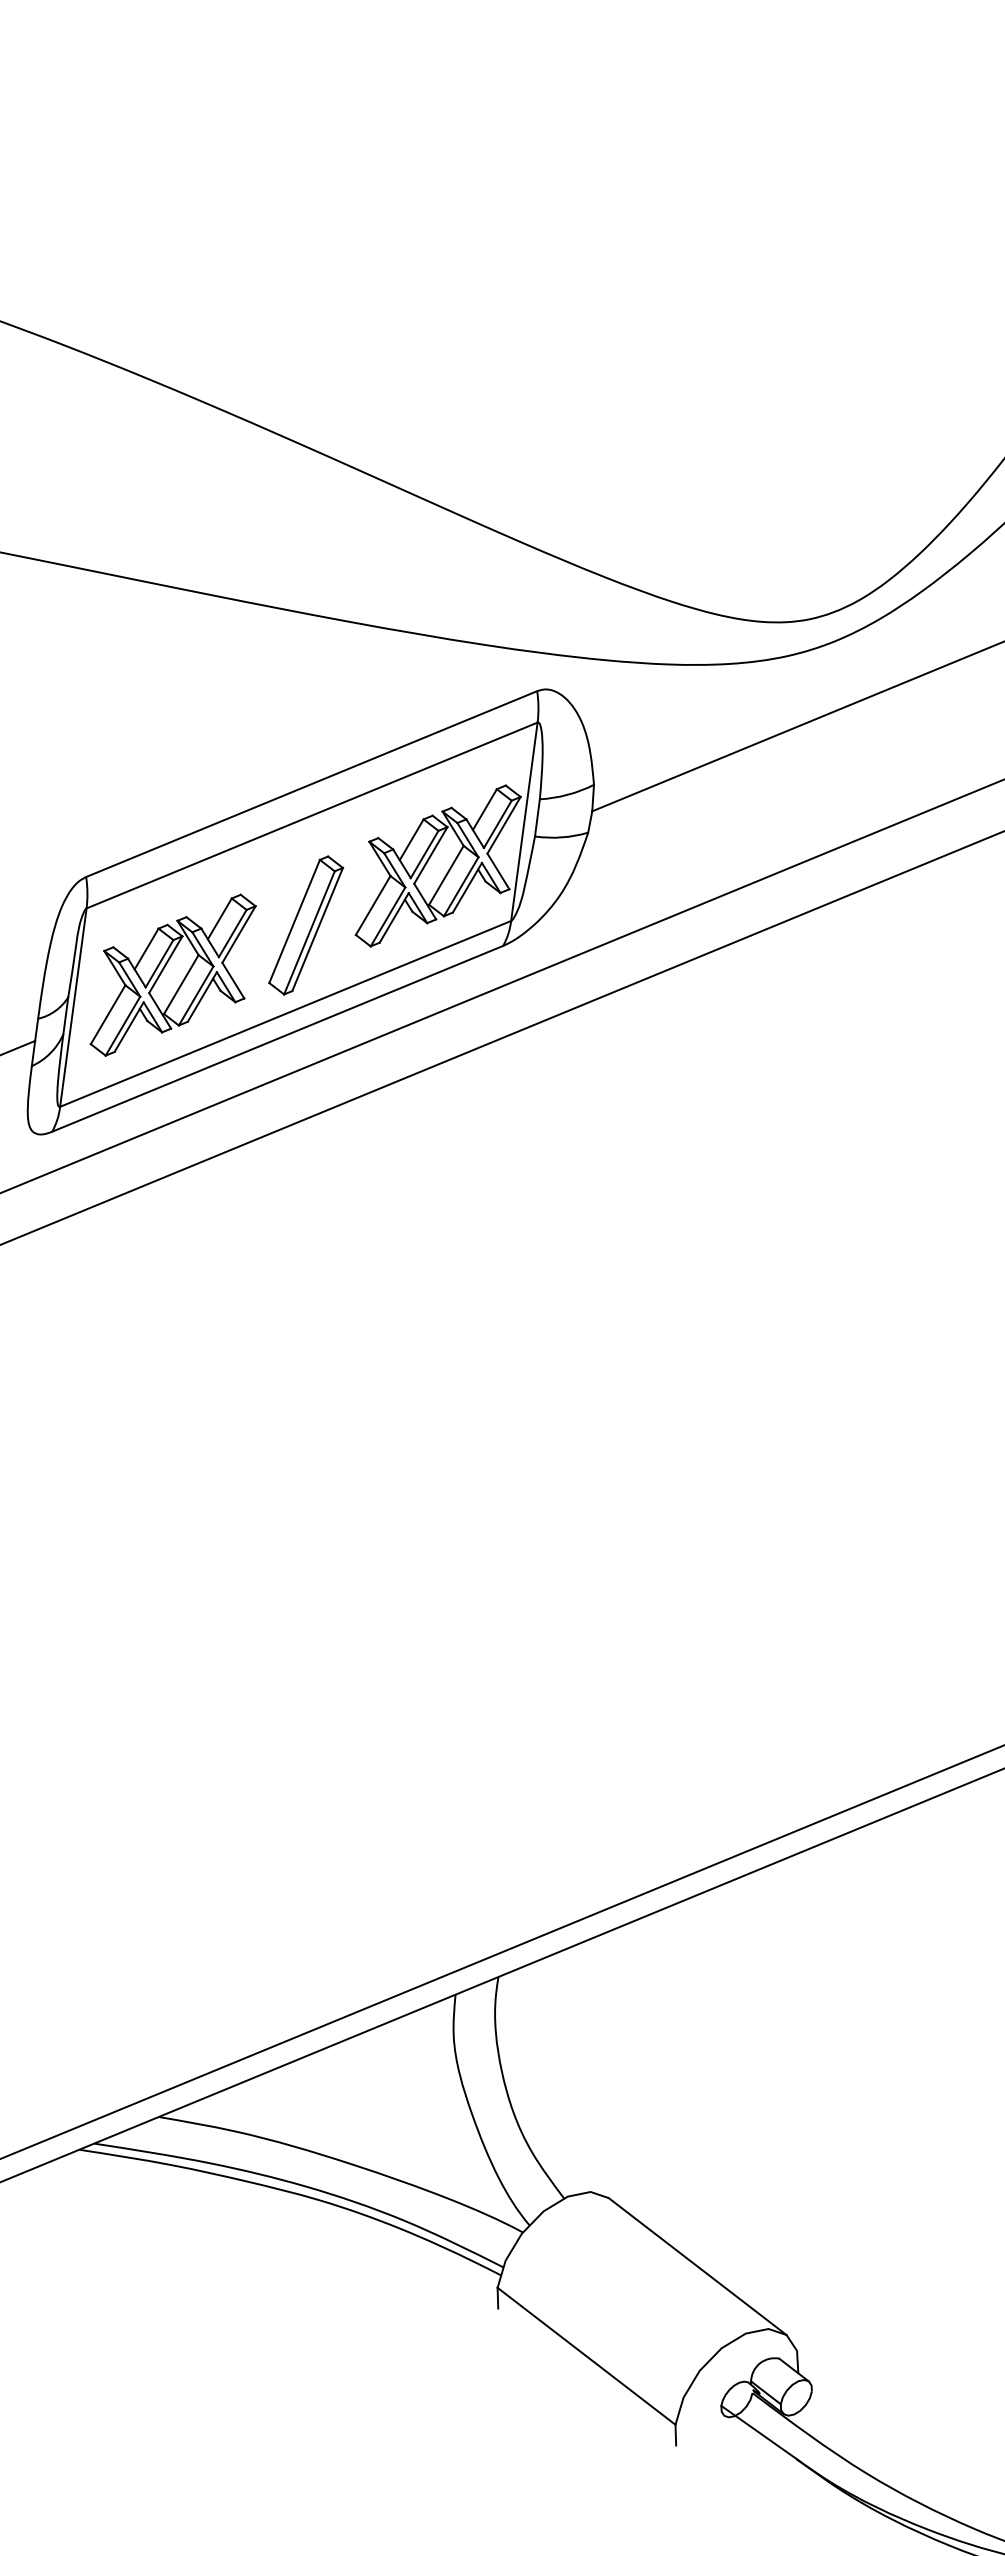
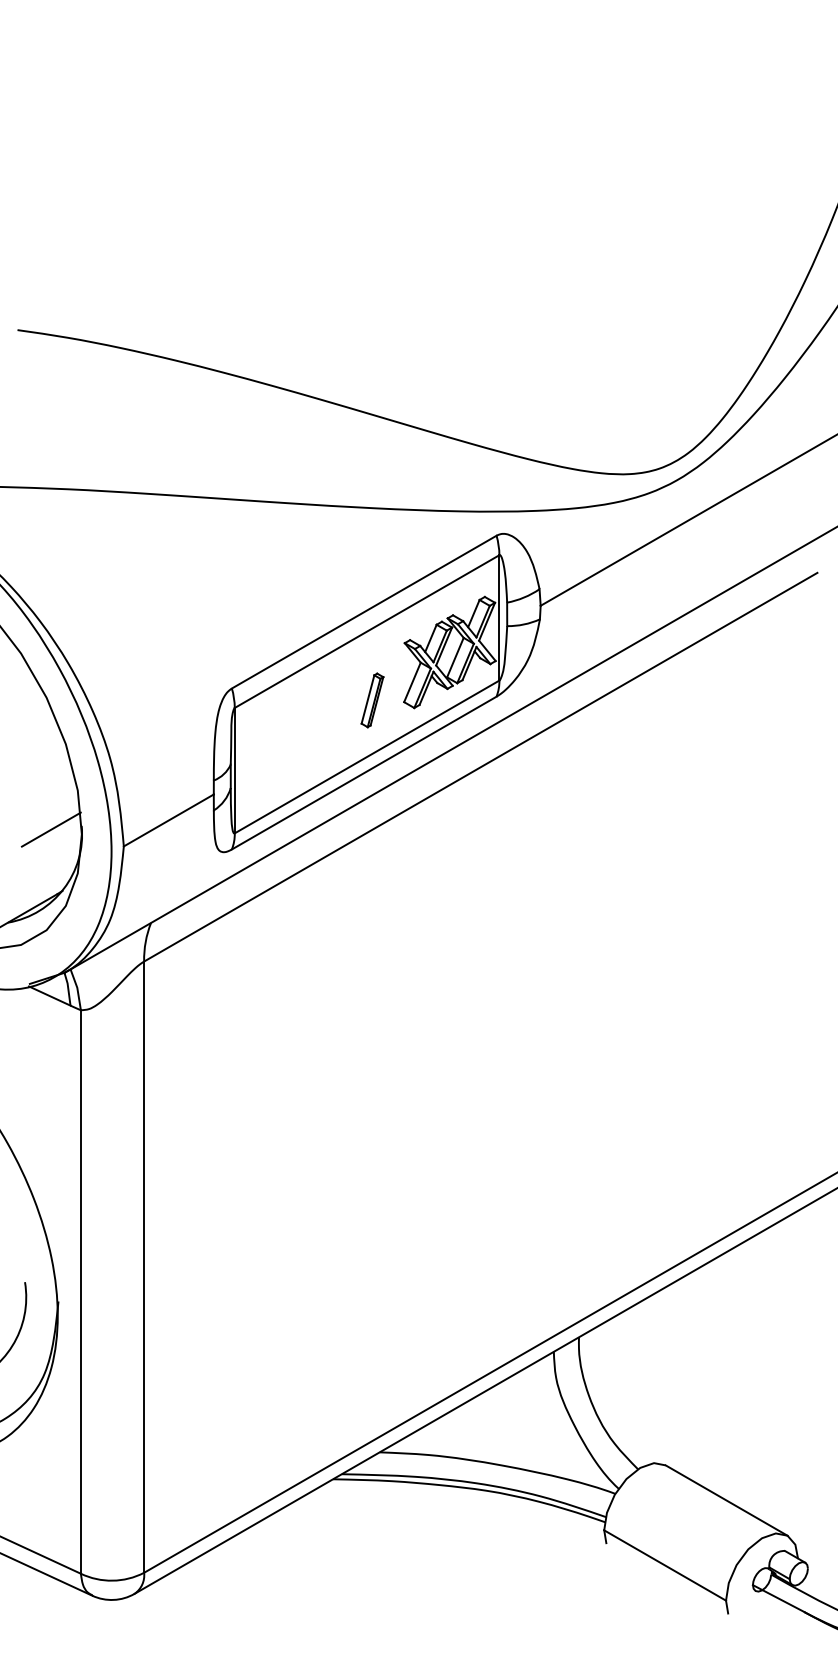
part: (306, 925) -> (372, 700), size x0.6
part: (174, 974) -> (294, 741), removed

